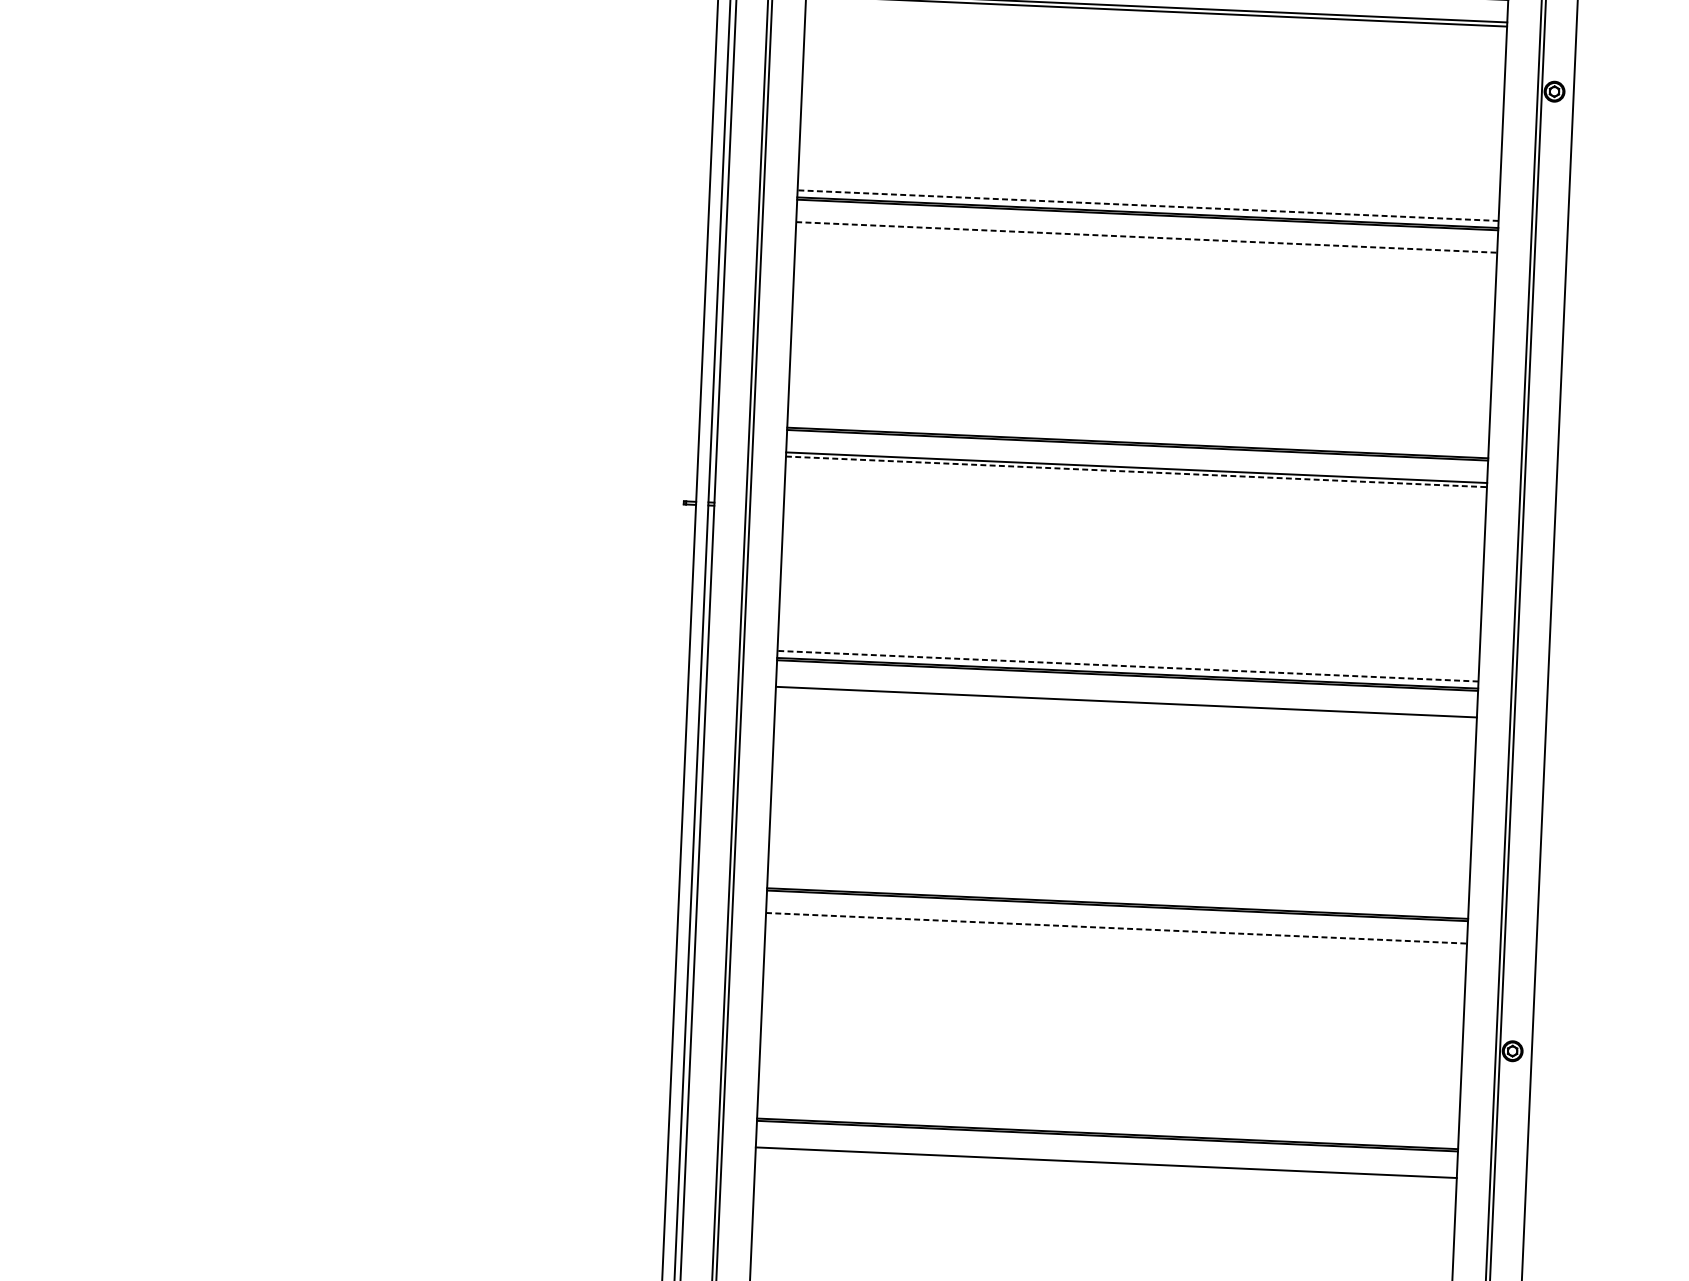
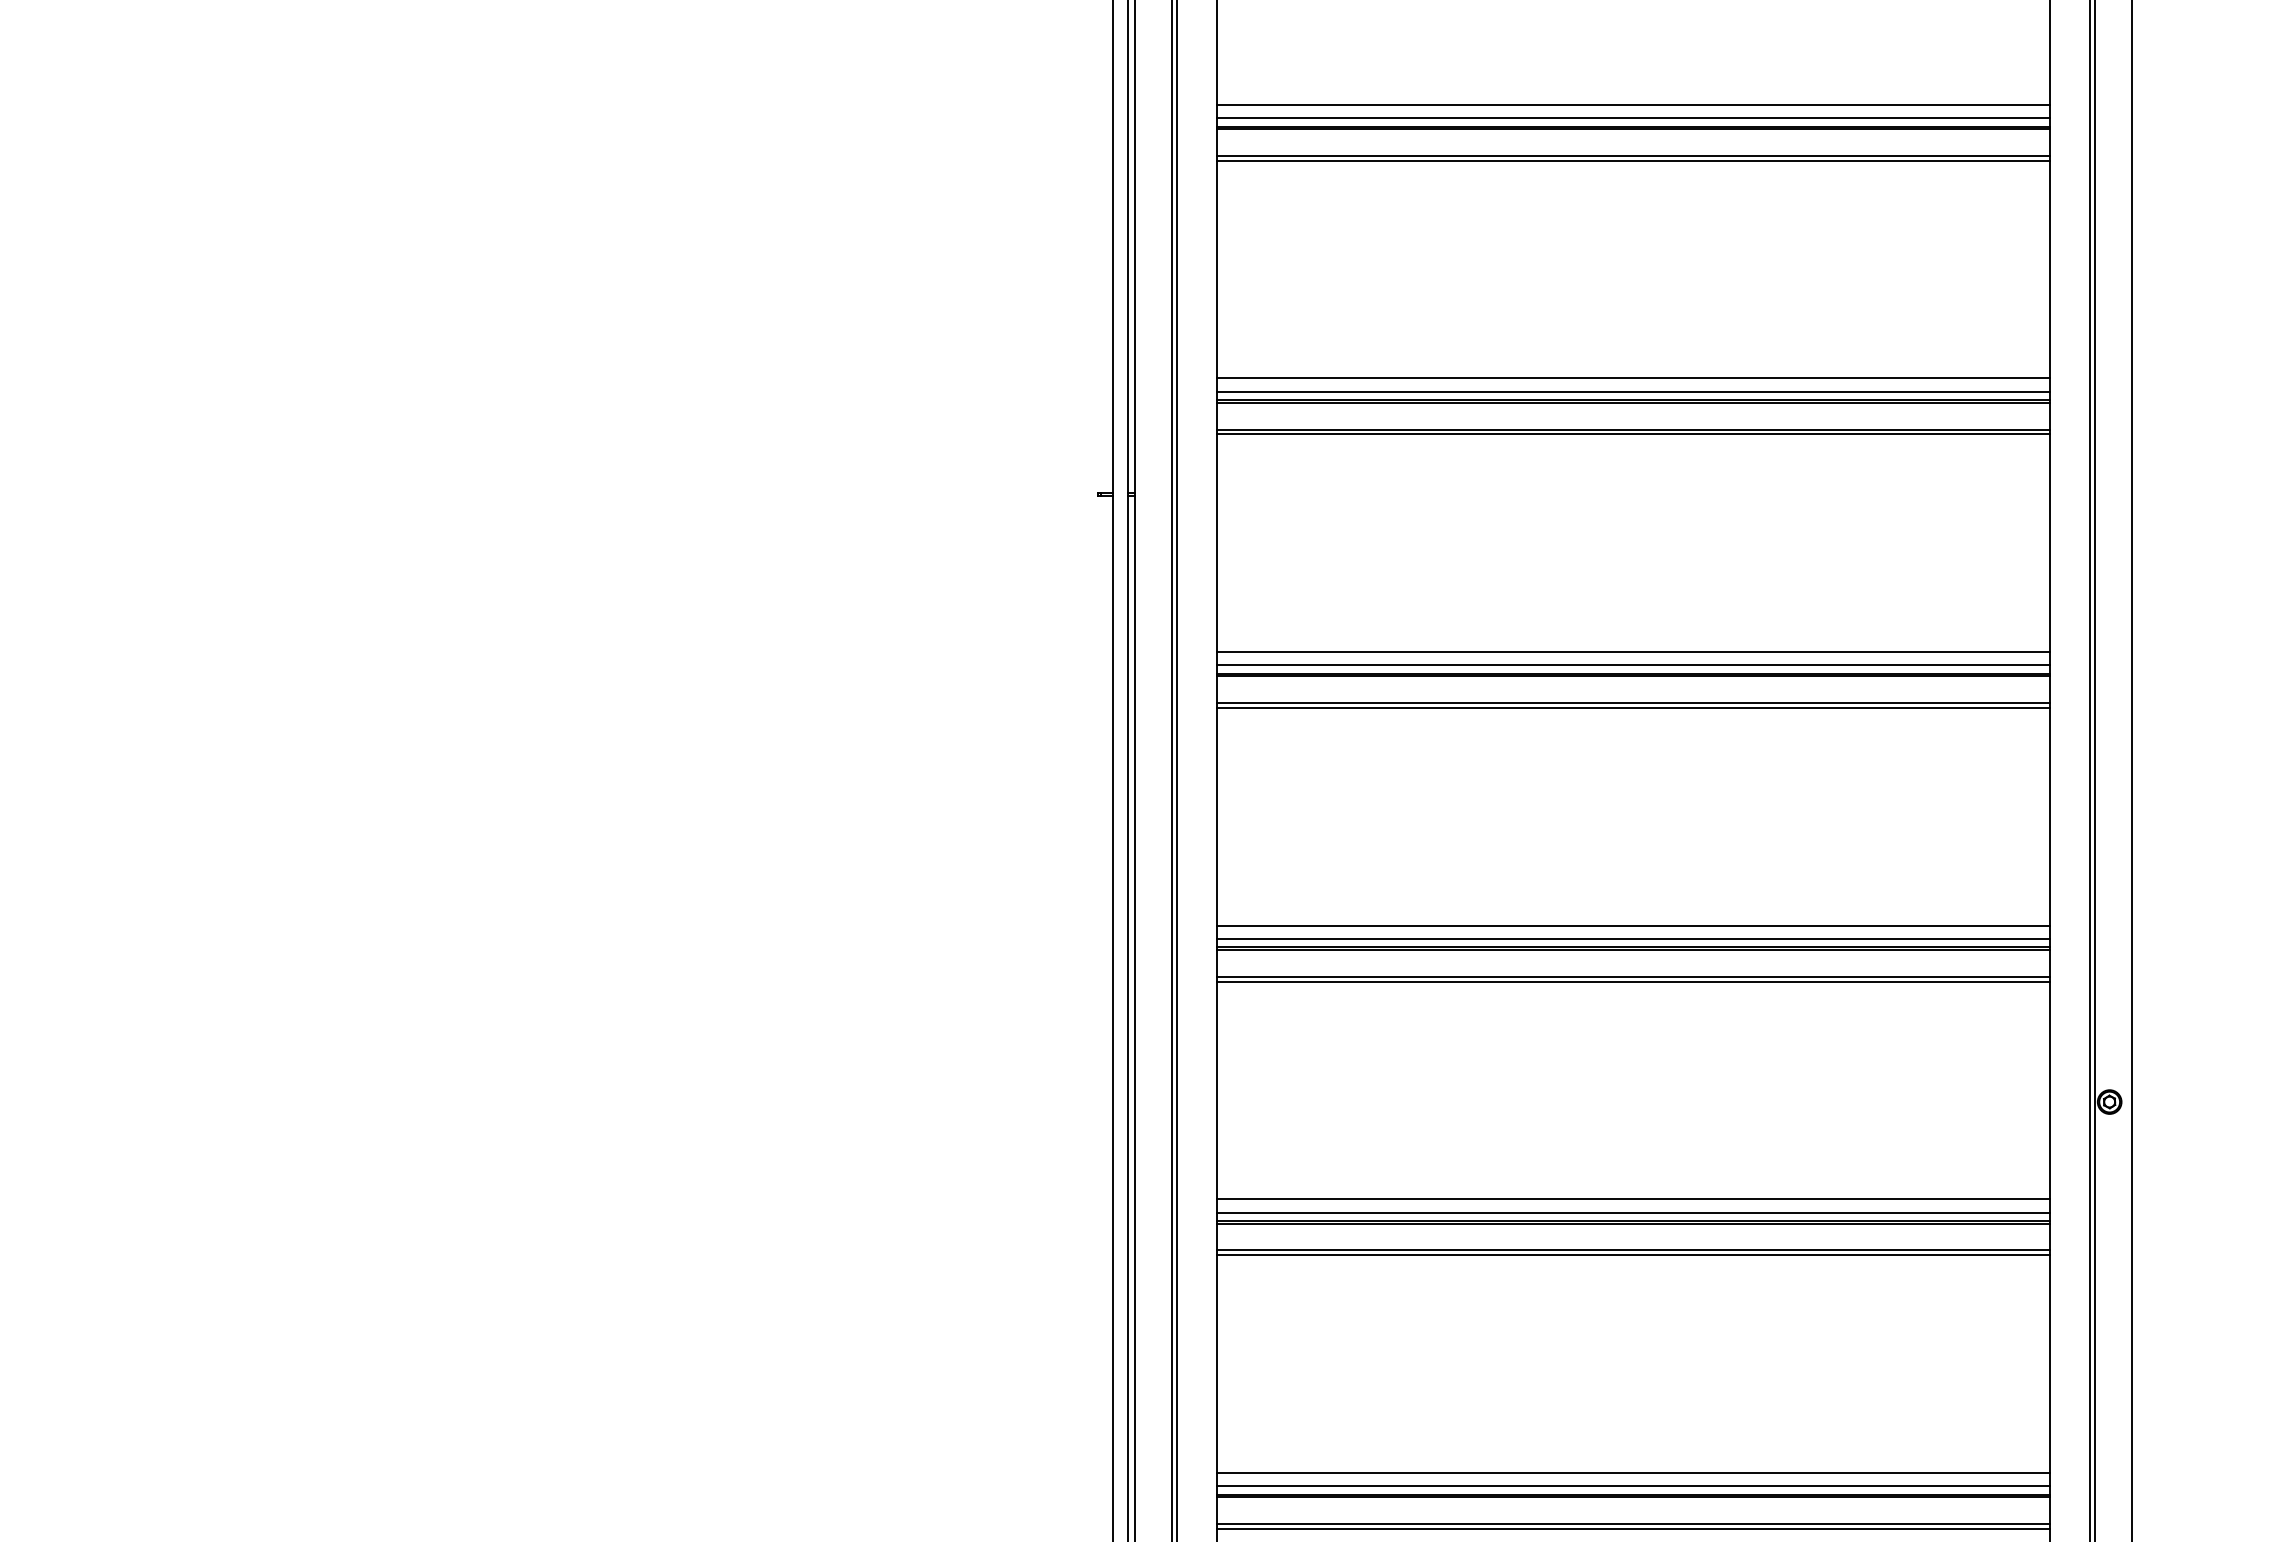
line: (1148, 194) -> (1633, 104), added
line: (1148, 205) -> (1633, 118), dashed -> solid
line: (1147, 237) -> (1634, 155), dashed -> solid
line: (1146, 241) -> (1633, 160), added
line: (1138, 424) -> (1633, 378), added
line: (1138, 435) -> (1633, 391), added
line: (1137, 471) -> (1634, 434), dashed -> solid
line: (1128, 654) -> (1633, 651), added
line: (1127, 666) -> (1633, 665), dashed -> solid
line: (1126, 698) -> (1633, 703), added
line: (1118, 885) -> (1633, 925), added
line: (1117, 896) -> (1633, 939), added
line: (1117, 928) -> (1634, 976), dashed -> solid
line: (1116, 932) -> (1633, 981), added
line: (1108, 1115) -> (1633, 1199), added
line: (1107, 1126) -> (1633, 1212), added
line: (1106, 1158) -> (1633, 1250), added

